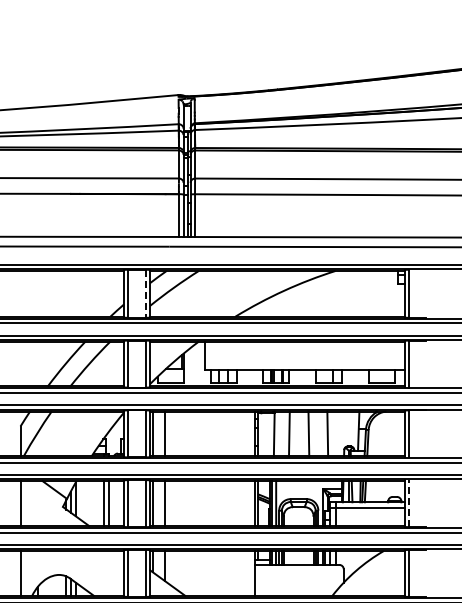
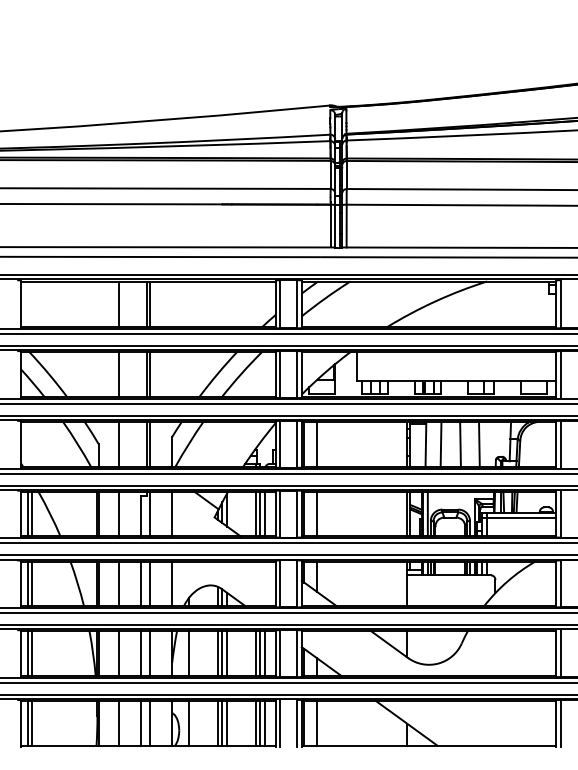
line: (145, 294) -> (297, 304), dashed -> solid
line: (113, 503) -> (265, 513), added
line: (408, 503) -> (560, 513), dashed -> solid

